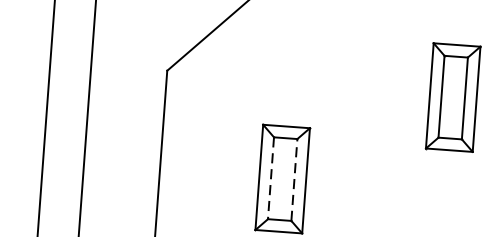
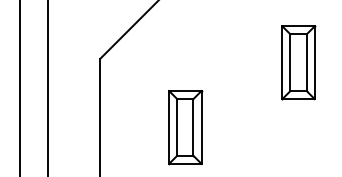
line: (271, 178) -> (177, 127), dashed -> solid
line: (294, 178) -> (193, 126), dashed -> solid

